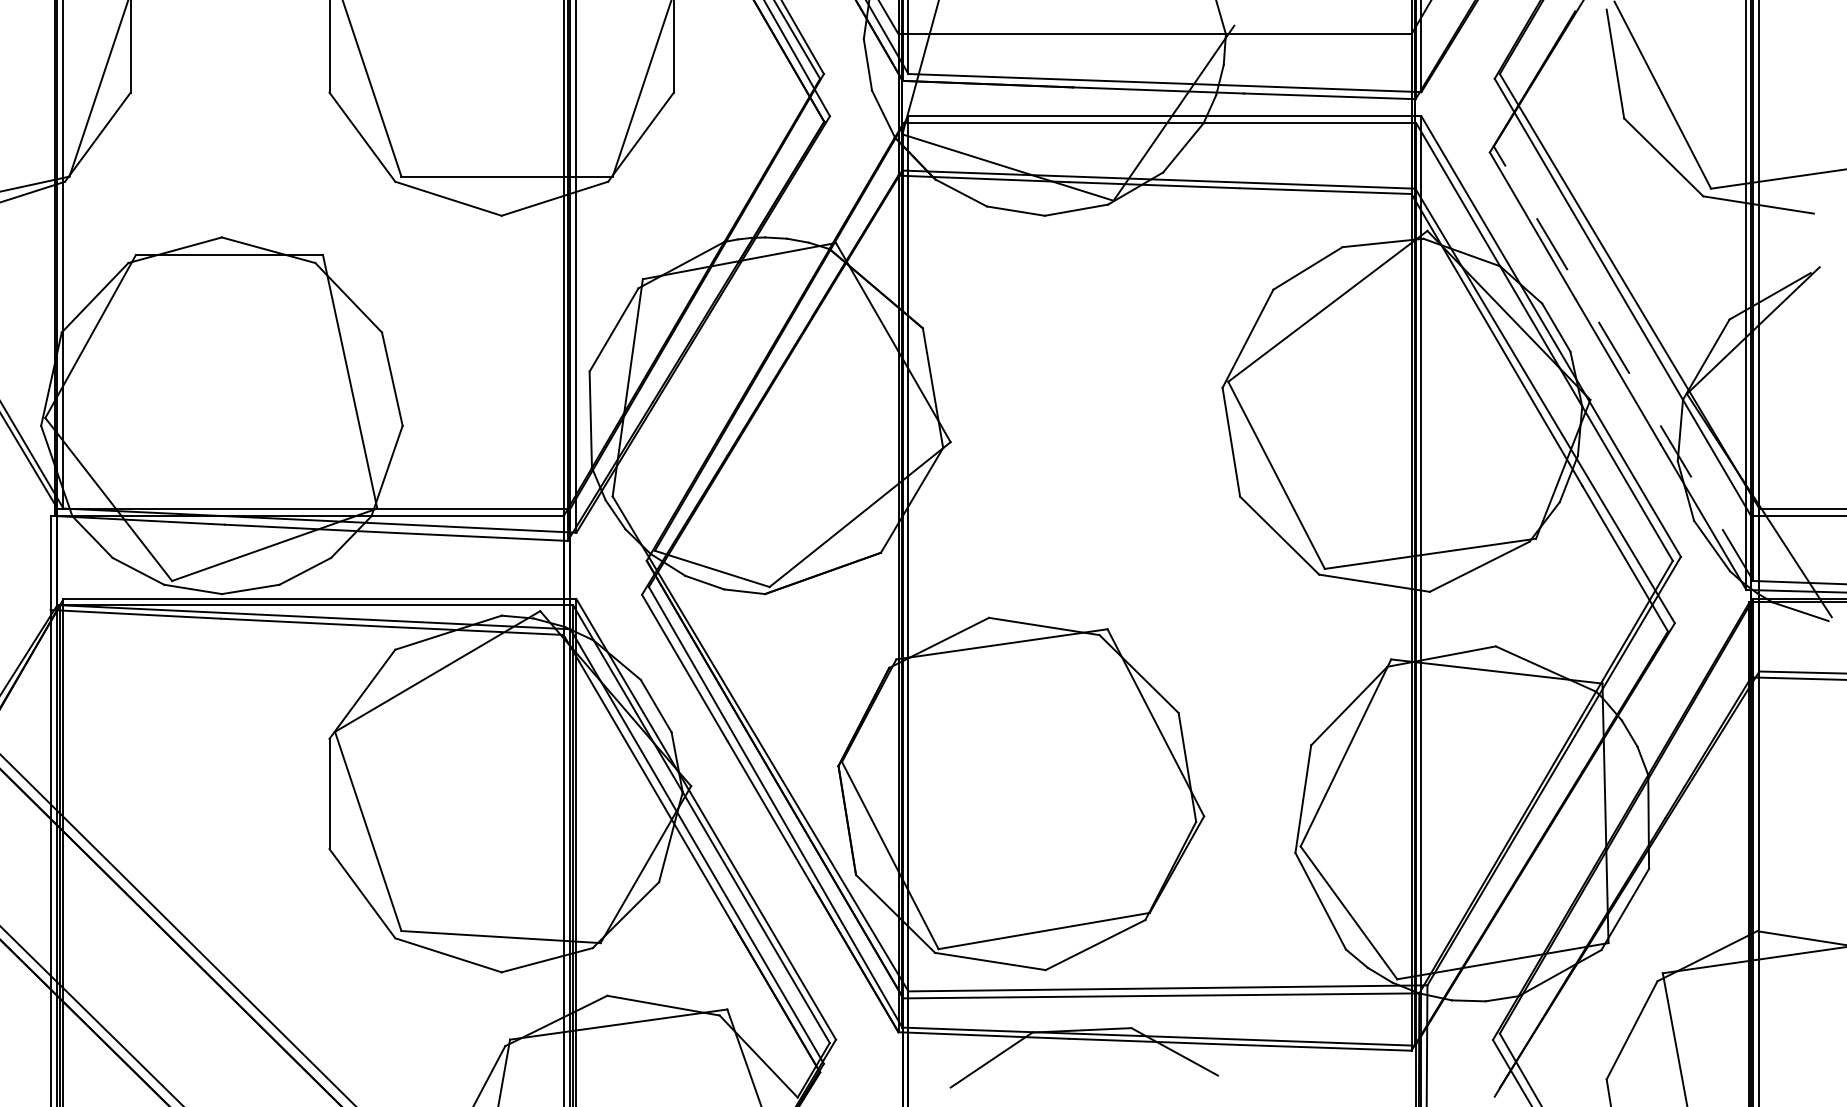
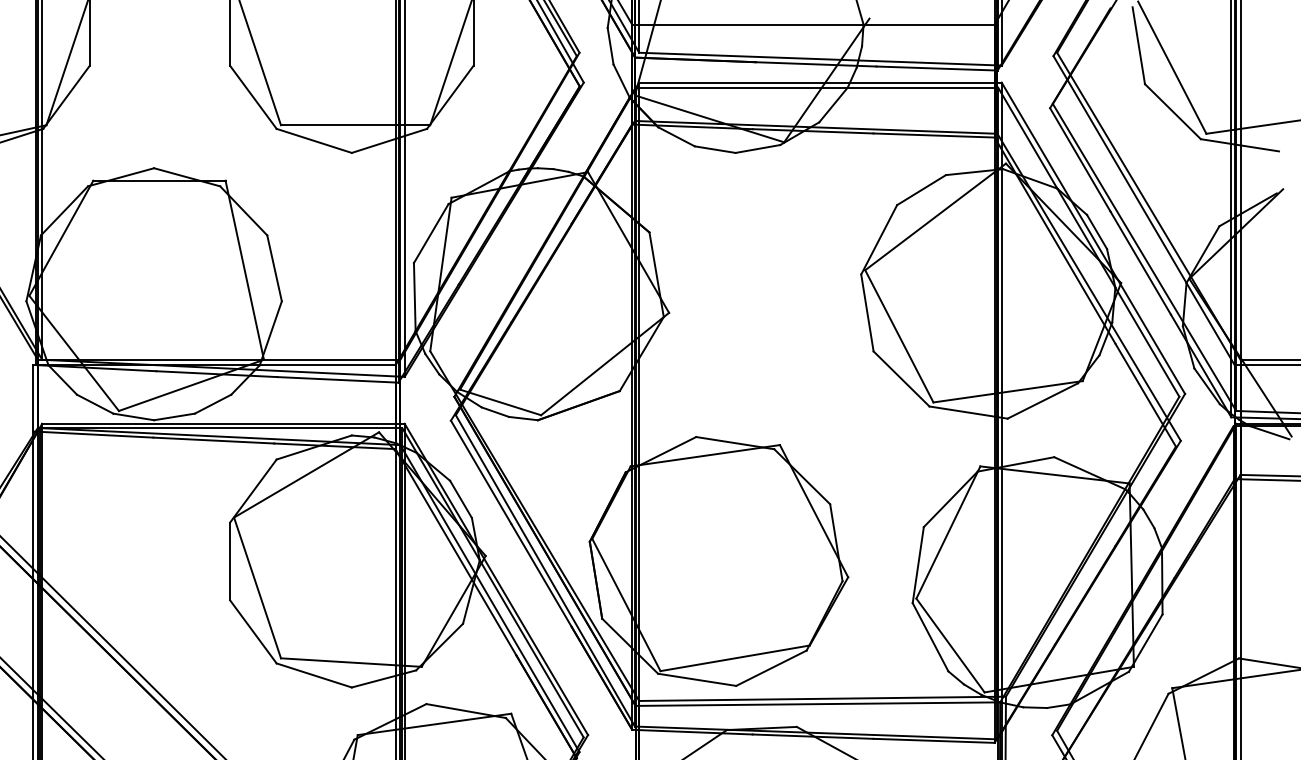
line: (1623, 363) -> (1144, 257), dashed -> solid

